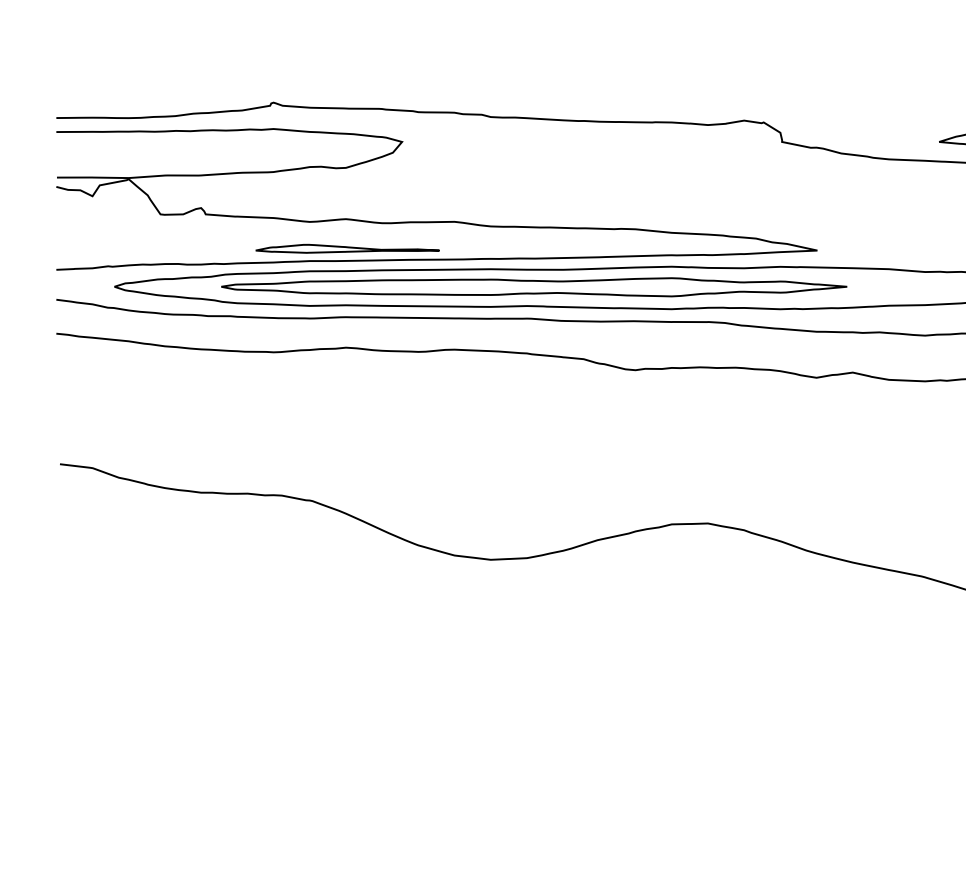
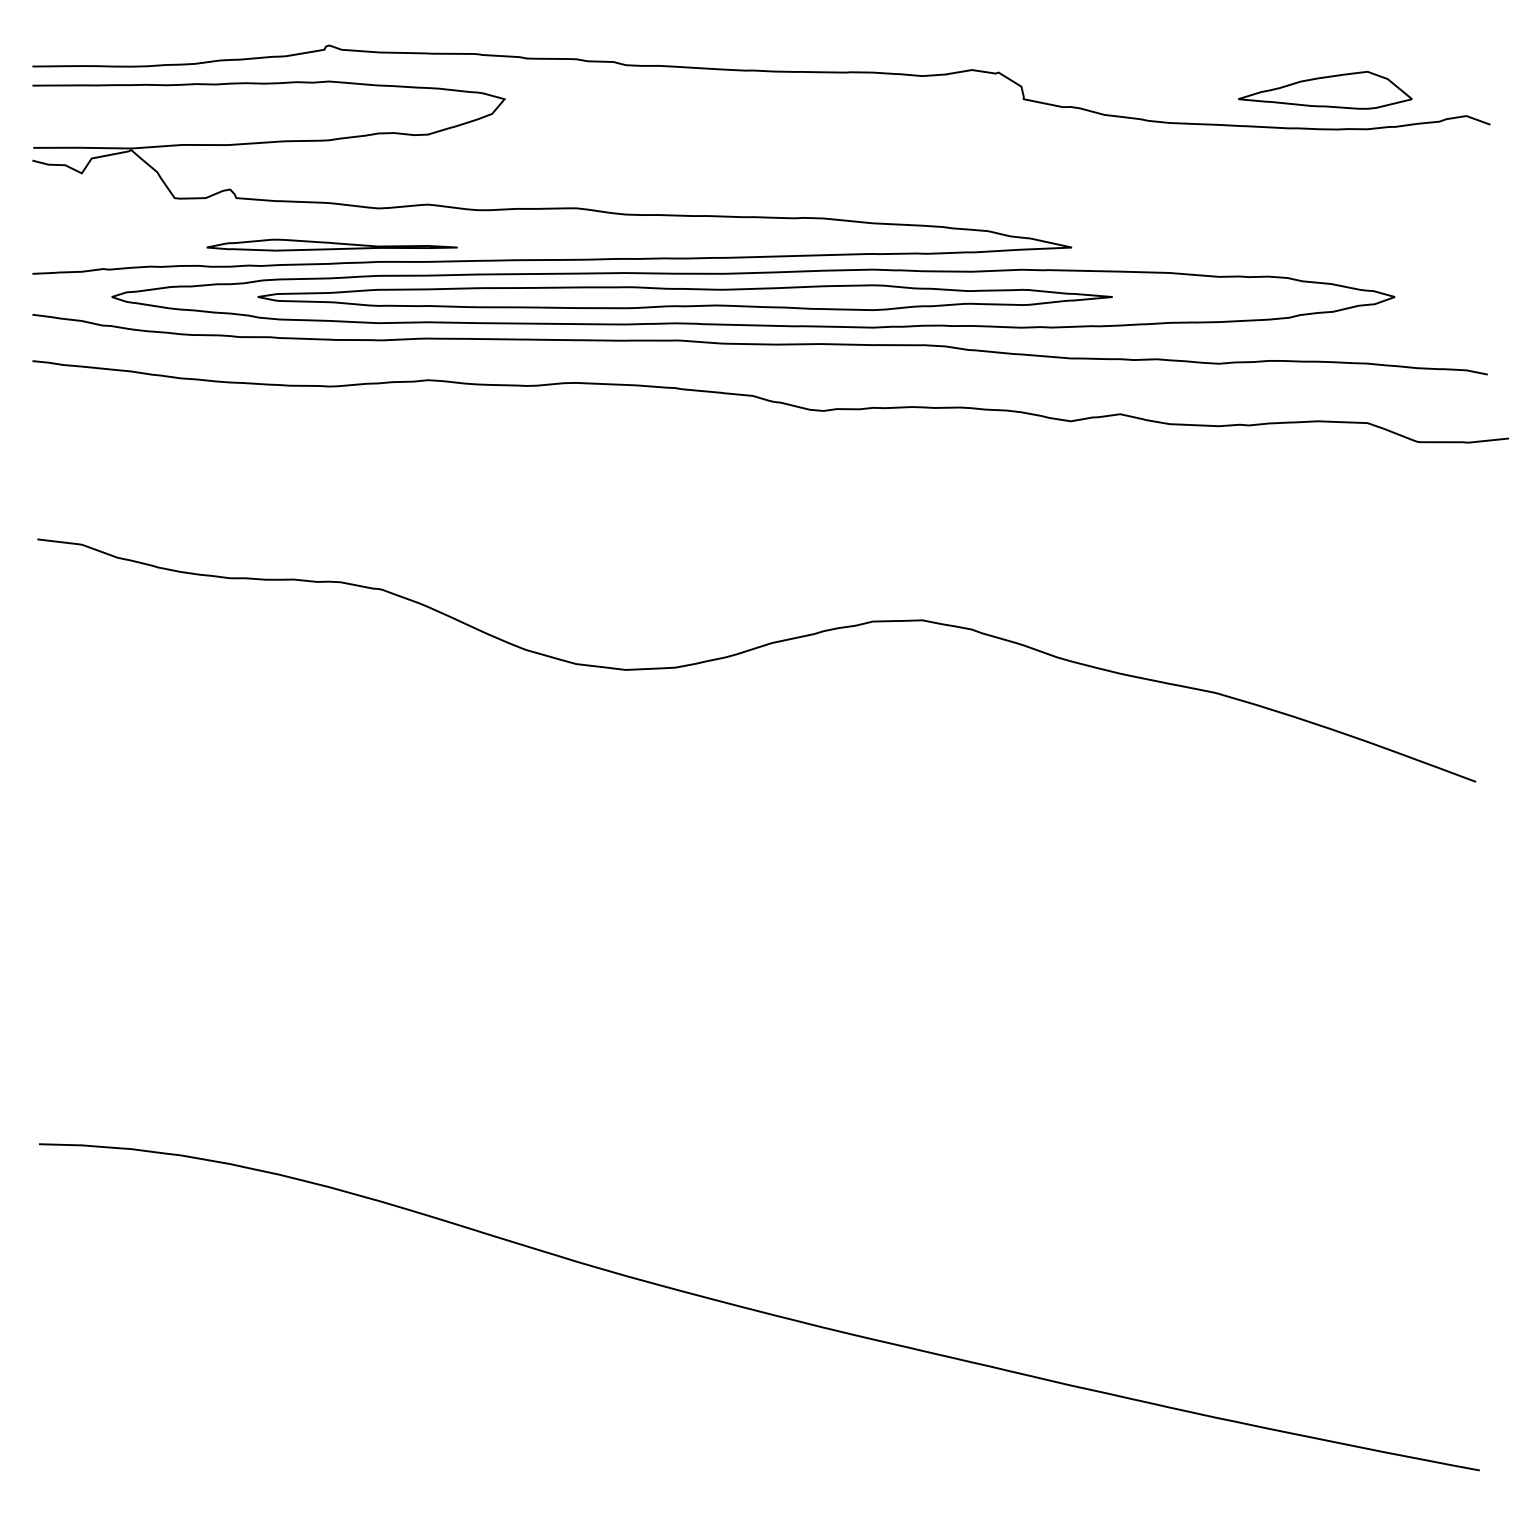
part: (347, 248) -> (331, 244), moved

